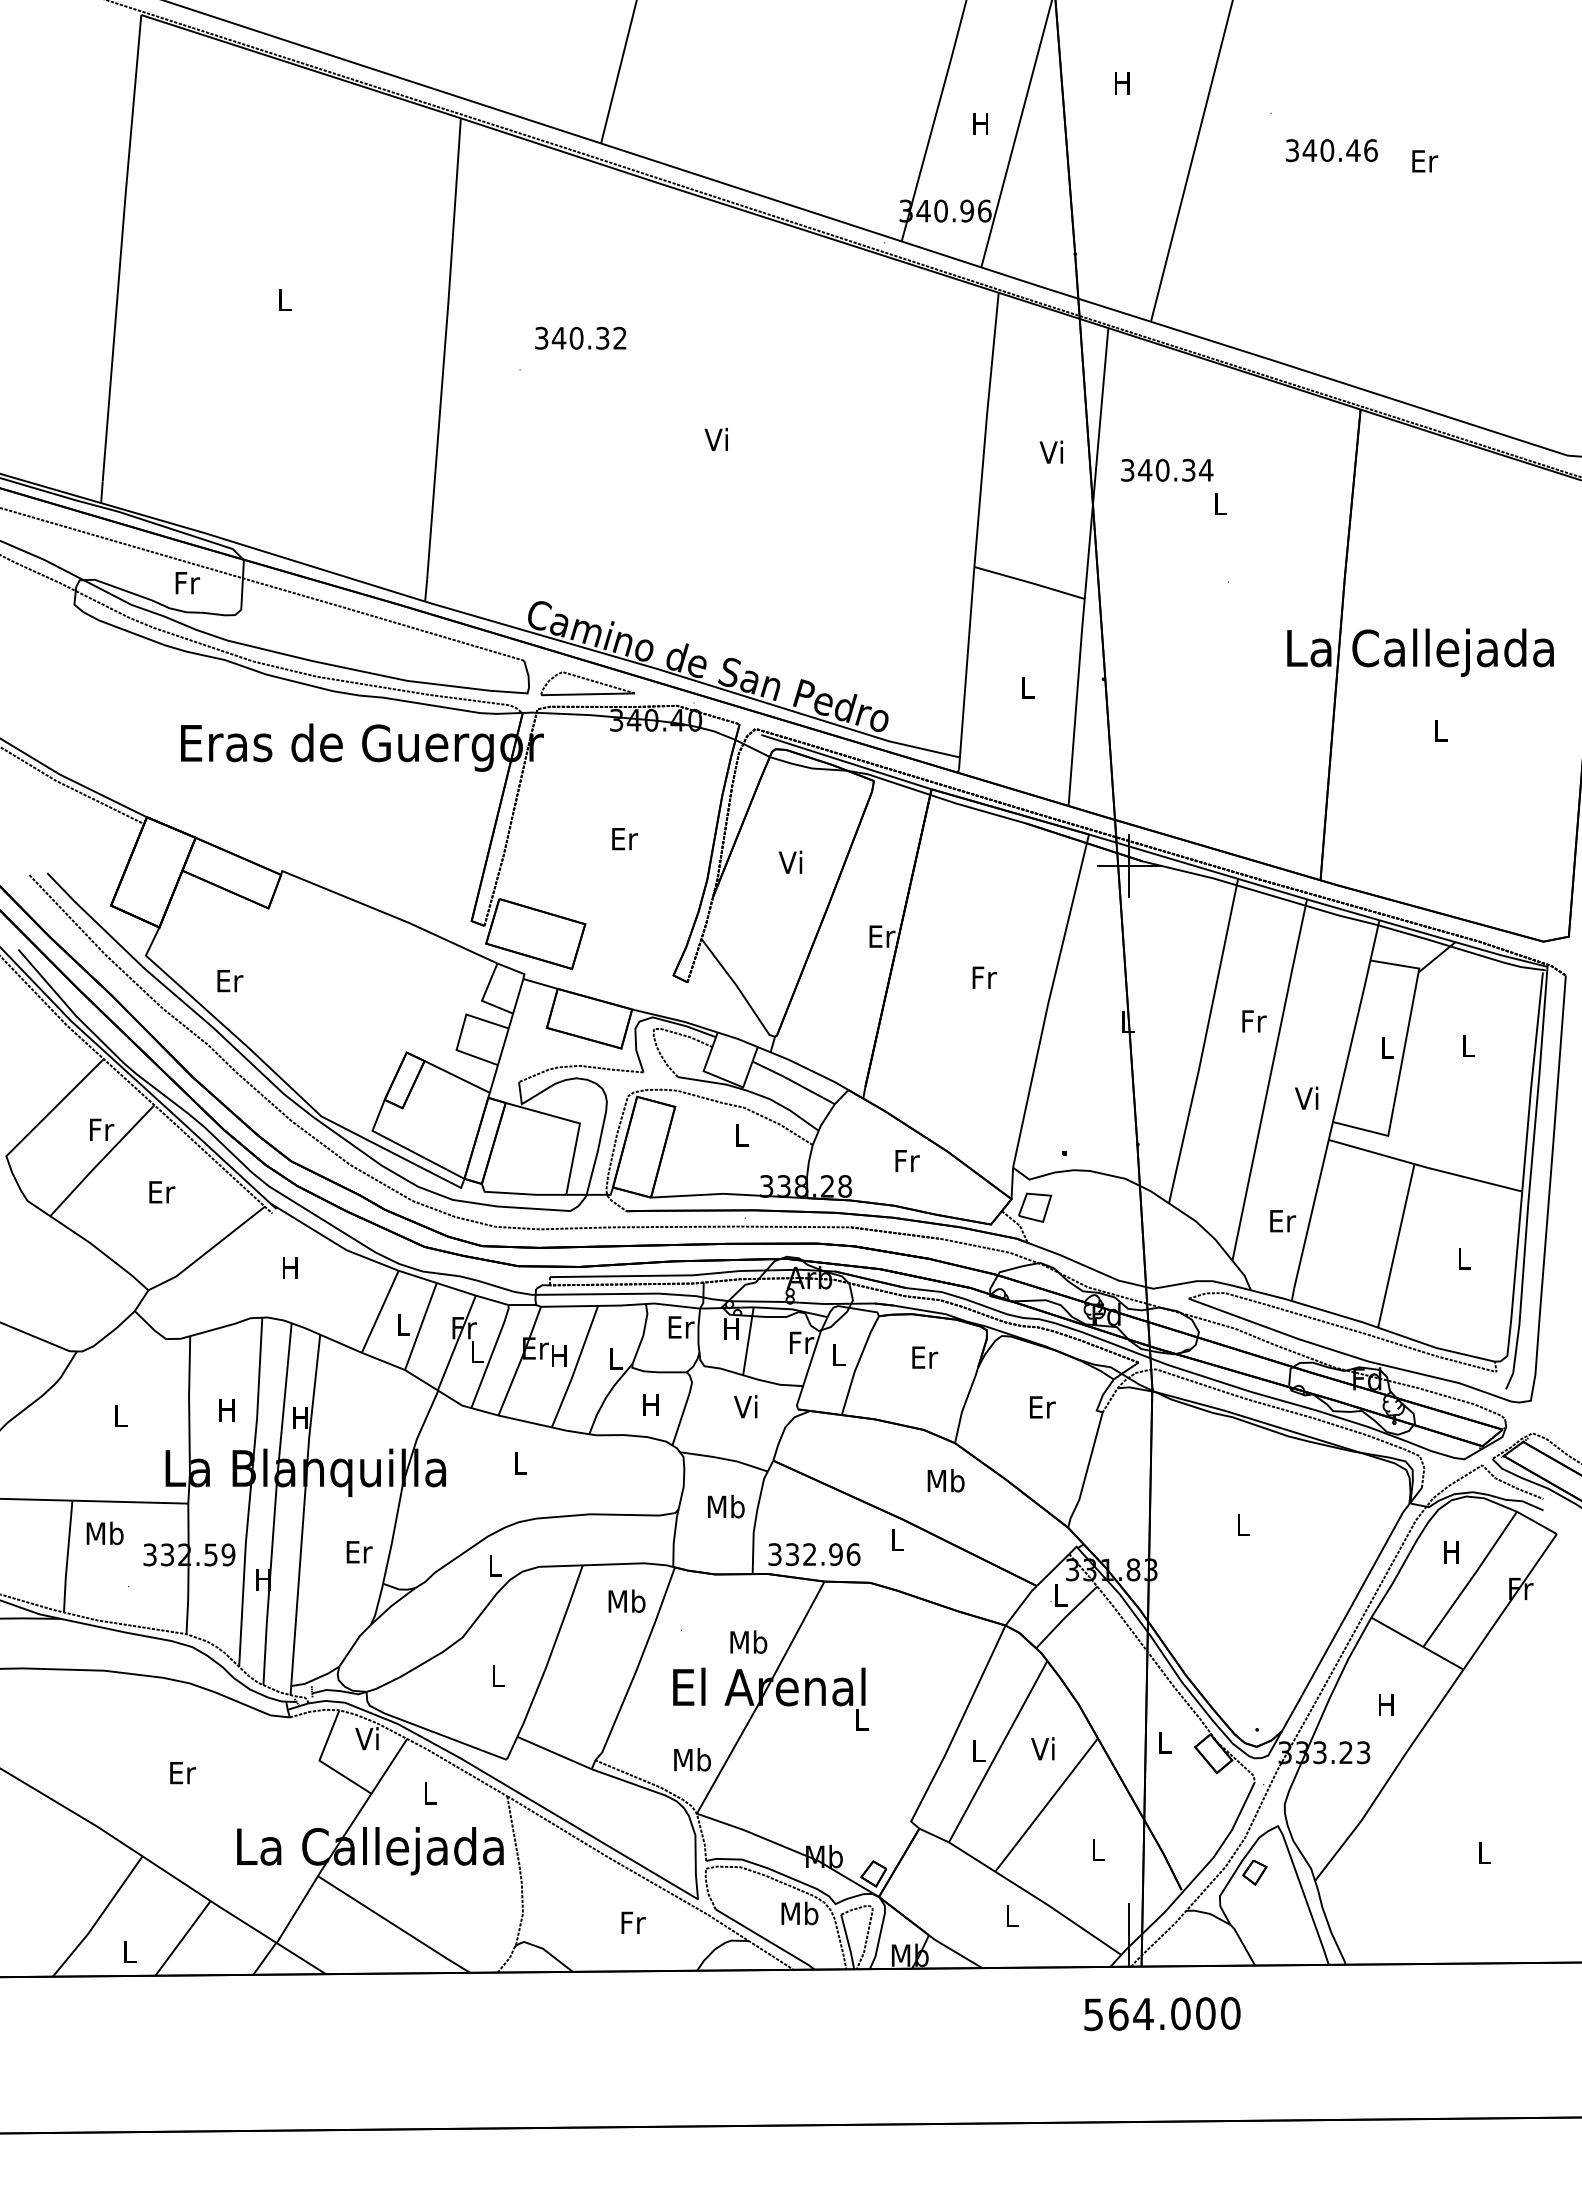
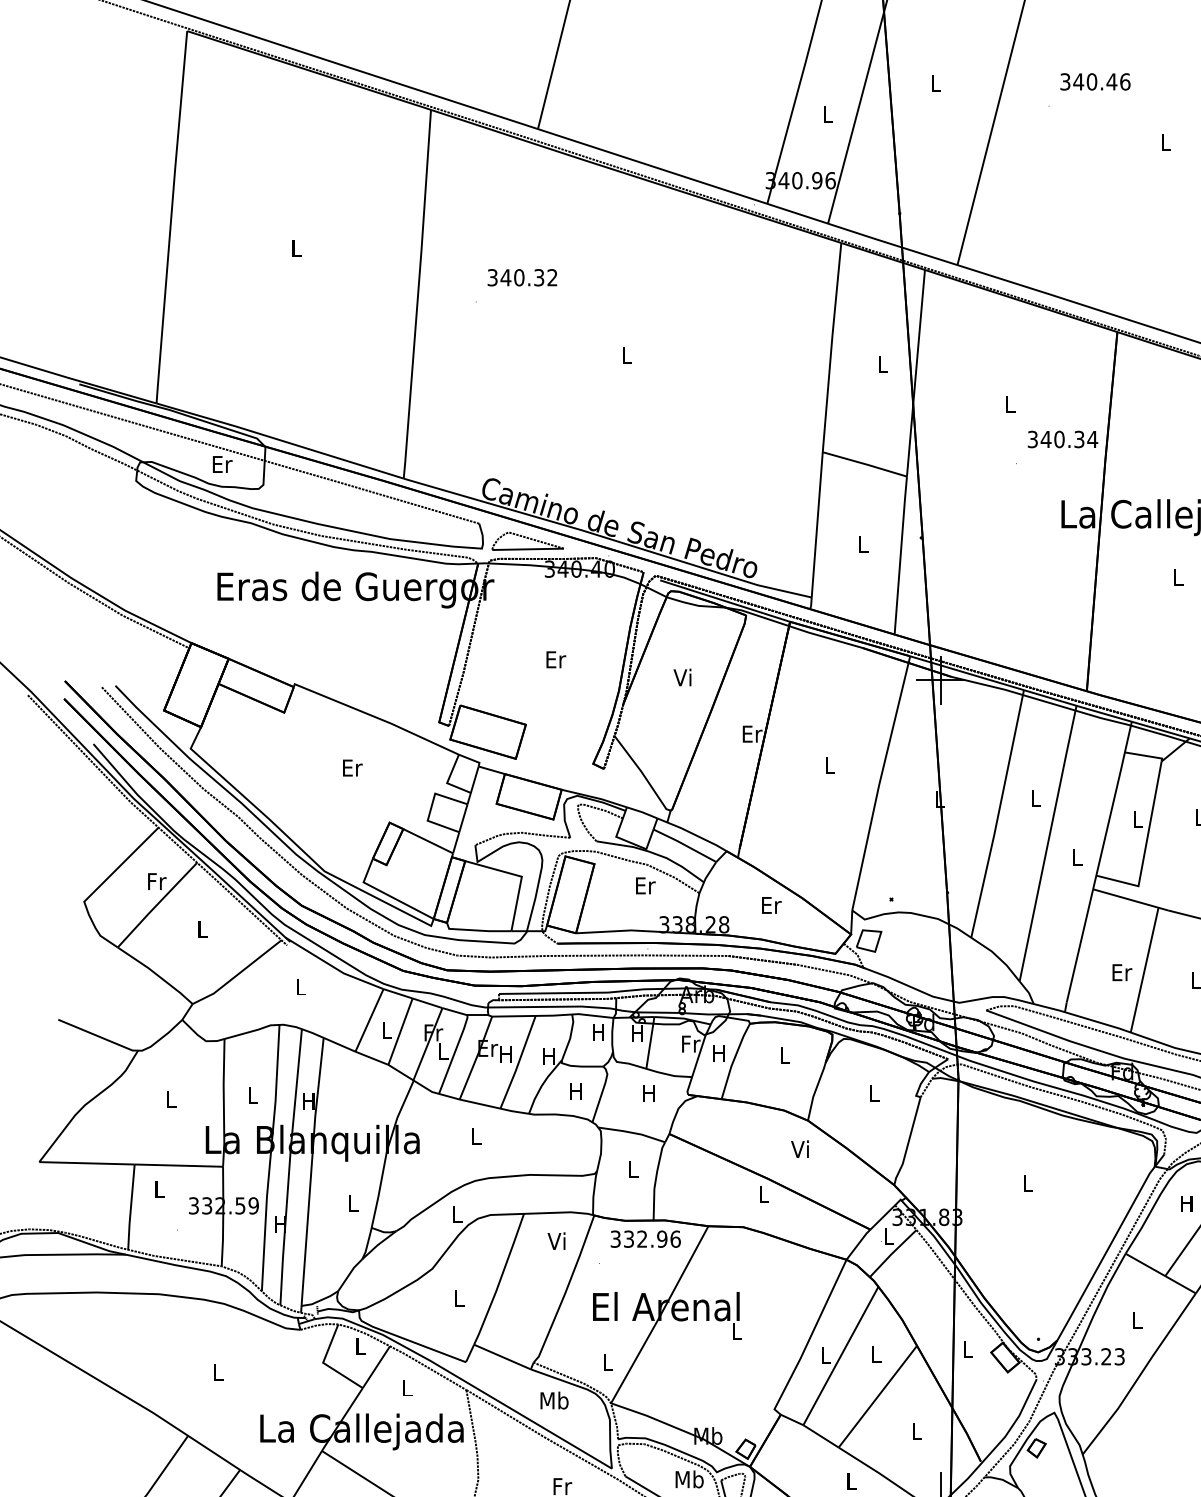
text: (1122, 83) -> (935, 83), H -> L
text: (980, 123) -> (827, 113), H -> L
text: (1331, 150) -> (1095, 81), moved
text: (1425, 161) -> (1166, 142), Er -> L
text: (715, 438) -> (625, 354), Vi -> L
text: (1051, 451) -> (881, 364), Vi -> L
text: (1167, 469) -> (1063, 438), moved
text: (187, 583) -> (222, 464), Fr -> Er
text: (984, 977) -> (830, 765), Fr -> L
text: (230, 981) -> (352, 768), moved
text: (1254, 1021) -> (1036, 798), Fr -> L
text: (1306, 1097) -> (1076, 856), Vi -> L
text: (742, 1135) -> (645, 885), L -> Er
text: (907, 1161) -> (771, 905), Fr -> Er
text: (162, 1192) -> (203, 929), Er -> L
text: (1283, 1221) -> (1122, 972), moved
text: (290, 1267) -> (301, 986), H -> L
text: (681, 1327) -> (599, 1032), Er -> H
text: (838, 1354) -> (719, 1052), L -> H
text: (925, 1357) -> (785, 1055), Er -> L
text: (615, 1358) -> (548, 1056), L -> H
text: (745, 1406) -> (648, 1092), Vi -> H
text: (1042, 1407) -> (874, 1093), Er -> L
text: (226, 1410) -> (252, 1095), H -> L
text: (945, 1480) -> (800, 1149), Mb -> Vi
text: (726, 1506) -> (633, 1168), Mb -> L
text: (104, 1533) -> (159, 1189), Mb -> L
text: (359, 1552) -> (353, 1204), Er -> L
text: (814, 1554) -> (645, 1239), moved
text: (626, 1600) -> (557, 1240), Mb -> Vi
text: (748, 1641) -> (554, 1400), moved
text: (1386, 1704) -> (1137, 1320), H -> L
text: (366, 1738) -> (359, 1345), Vi -> L
text: (1042, 1748) -> (874, 1353), Vi -> L
text: (692, 1759) -> (607, 1361), Mb -> L
text: (183, 1773) -> (219, 1372), Er -> L

